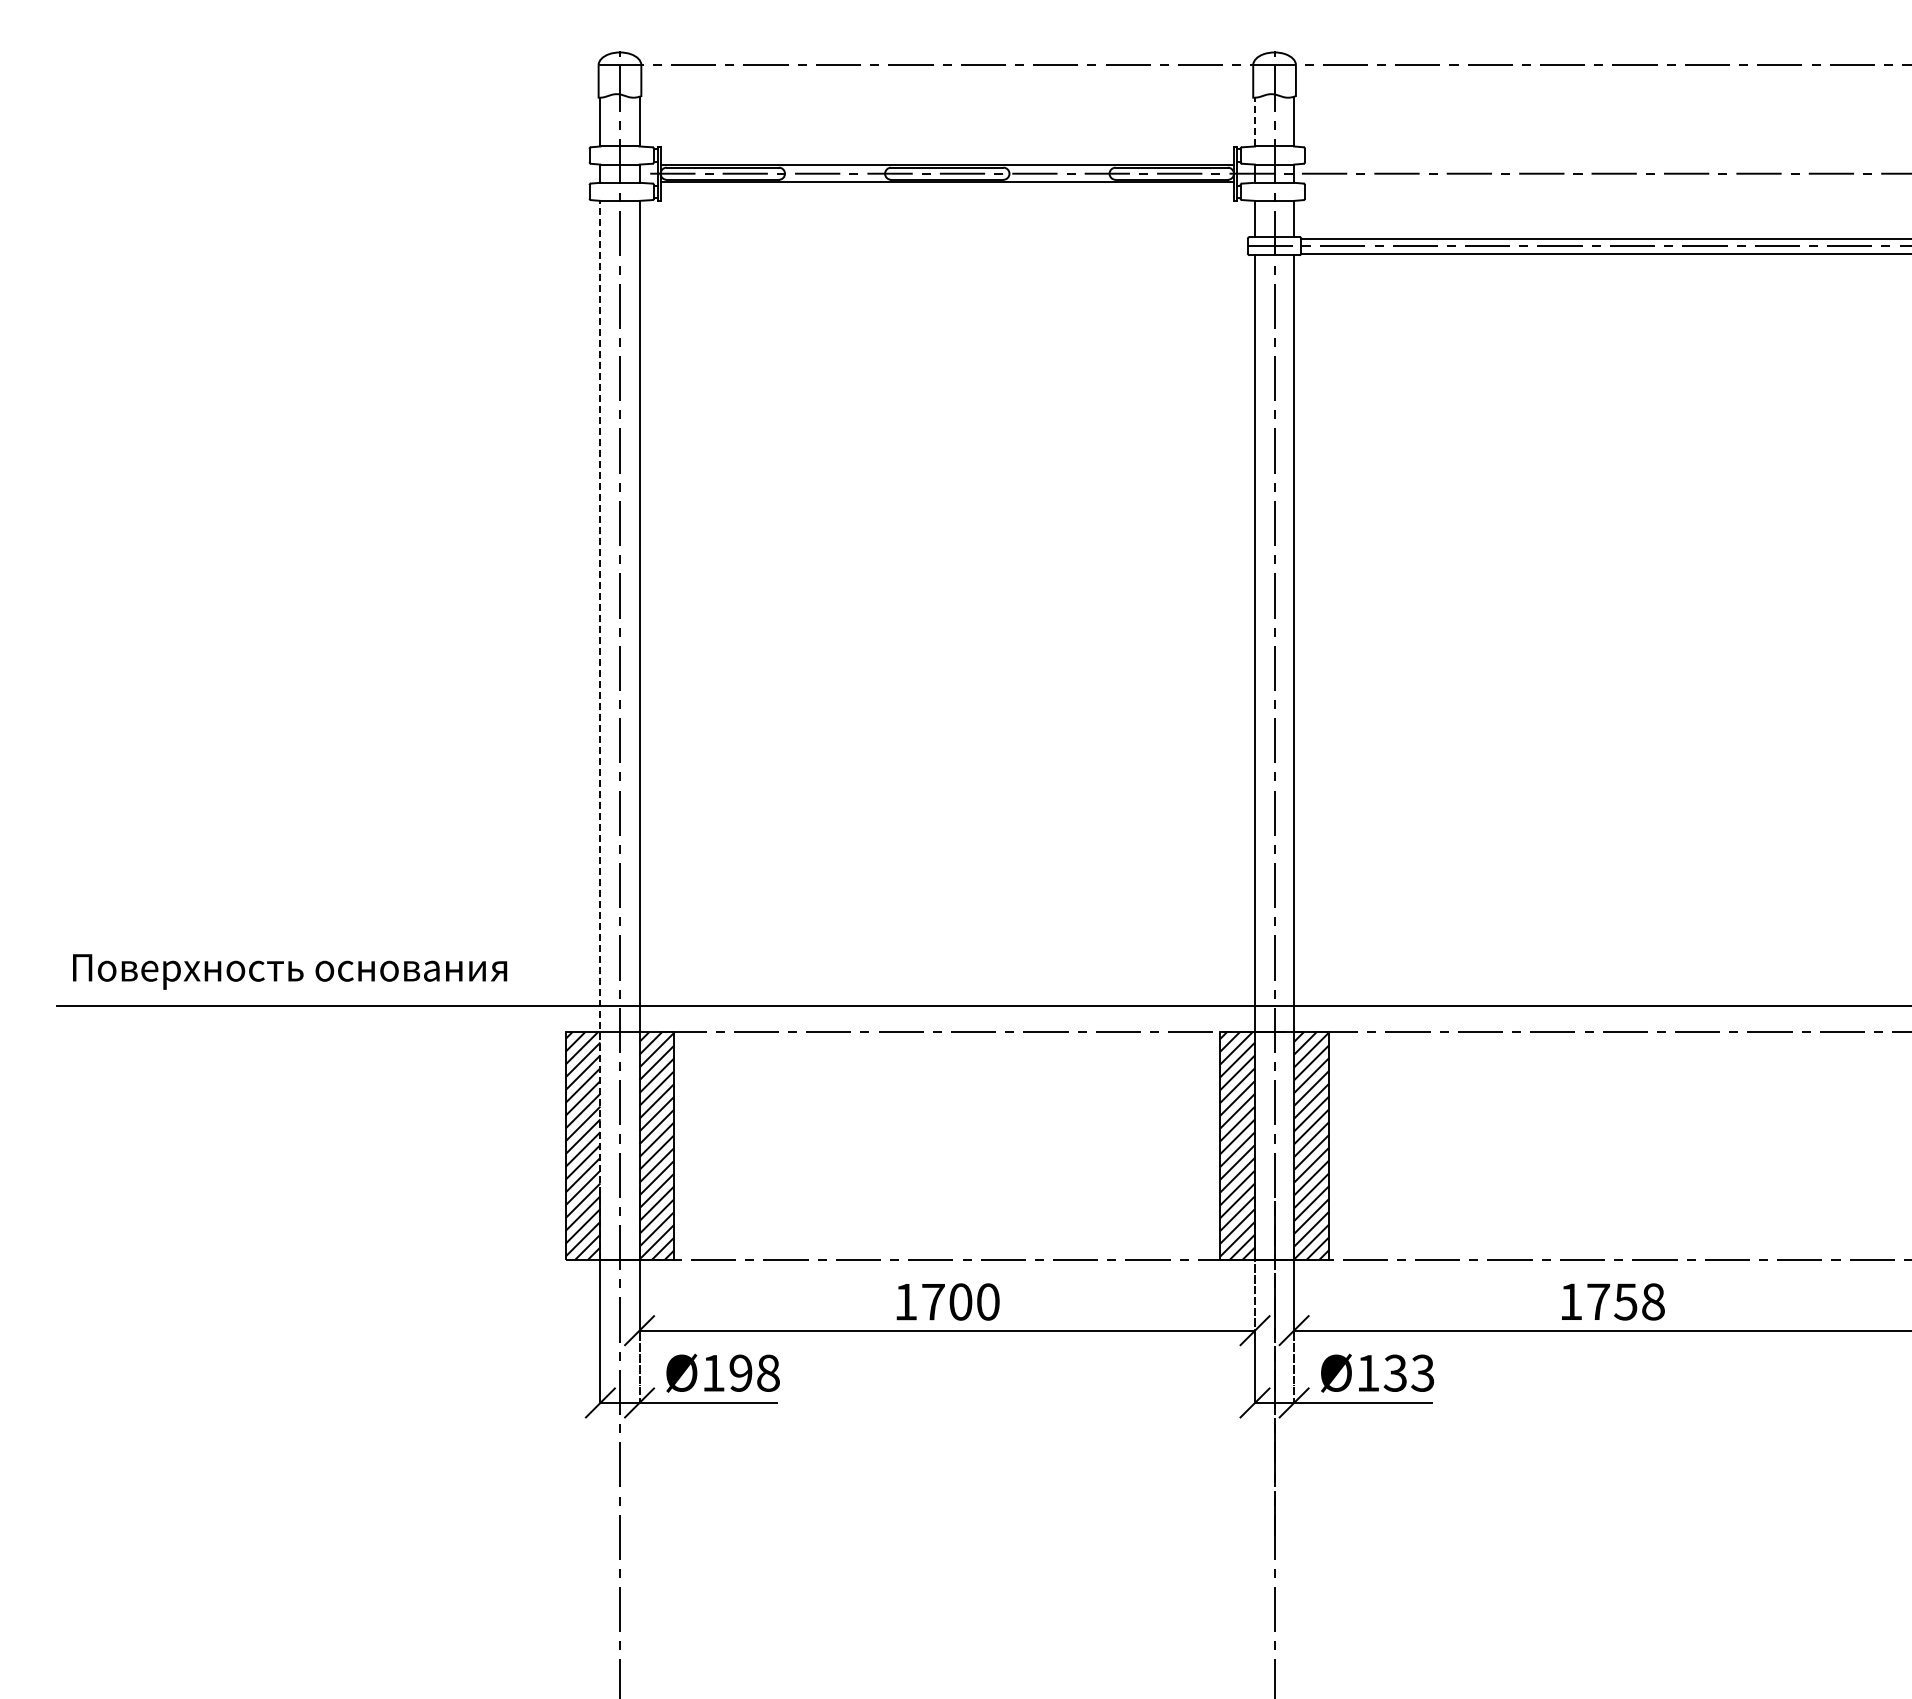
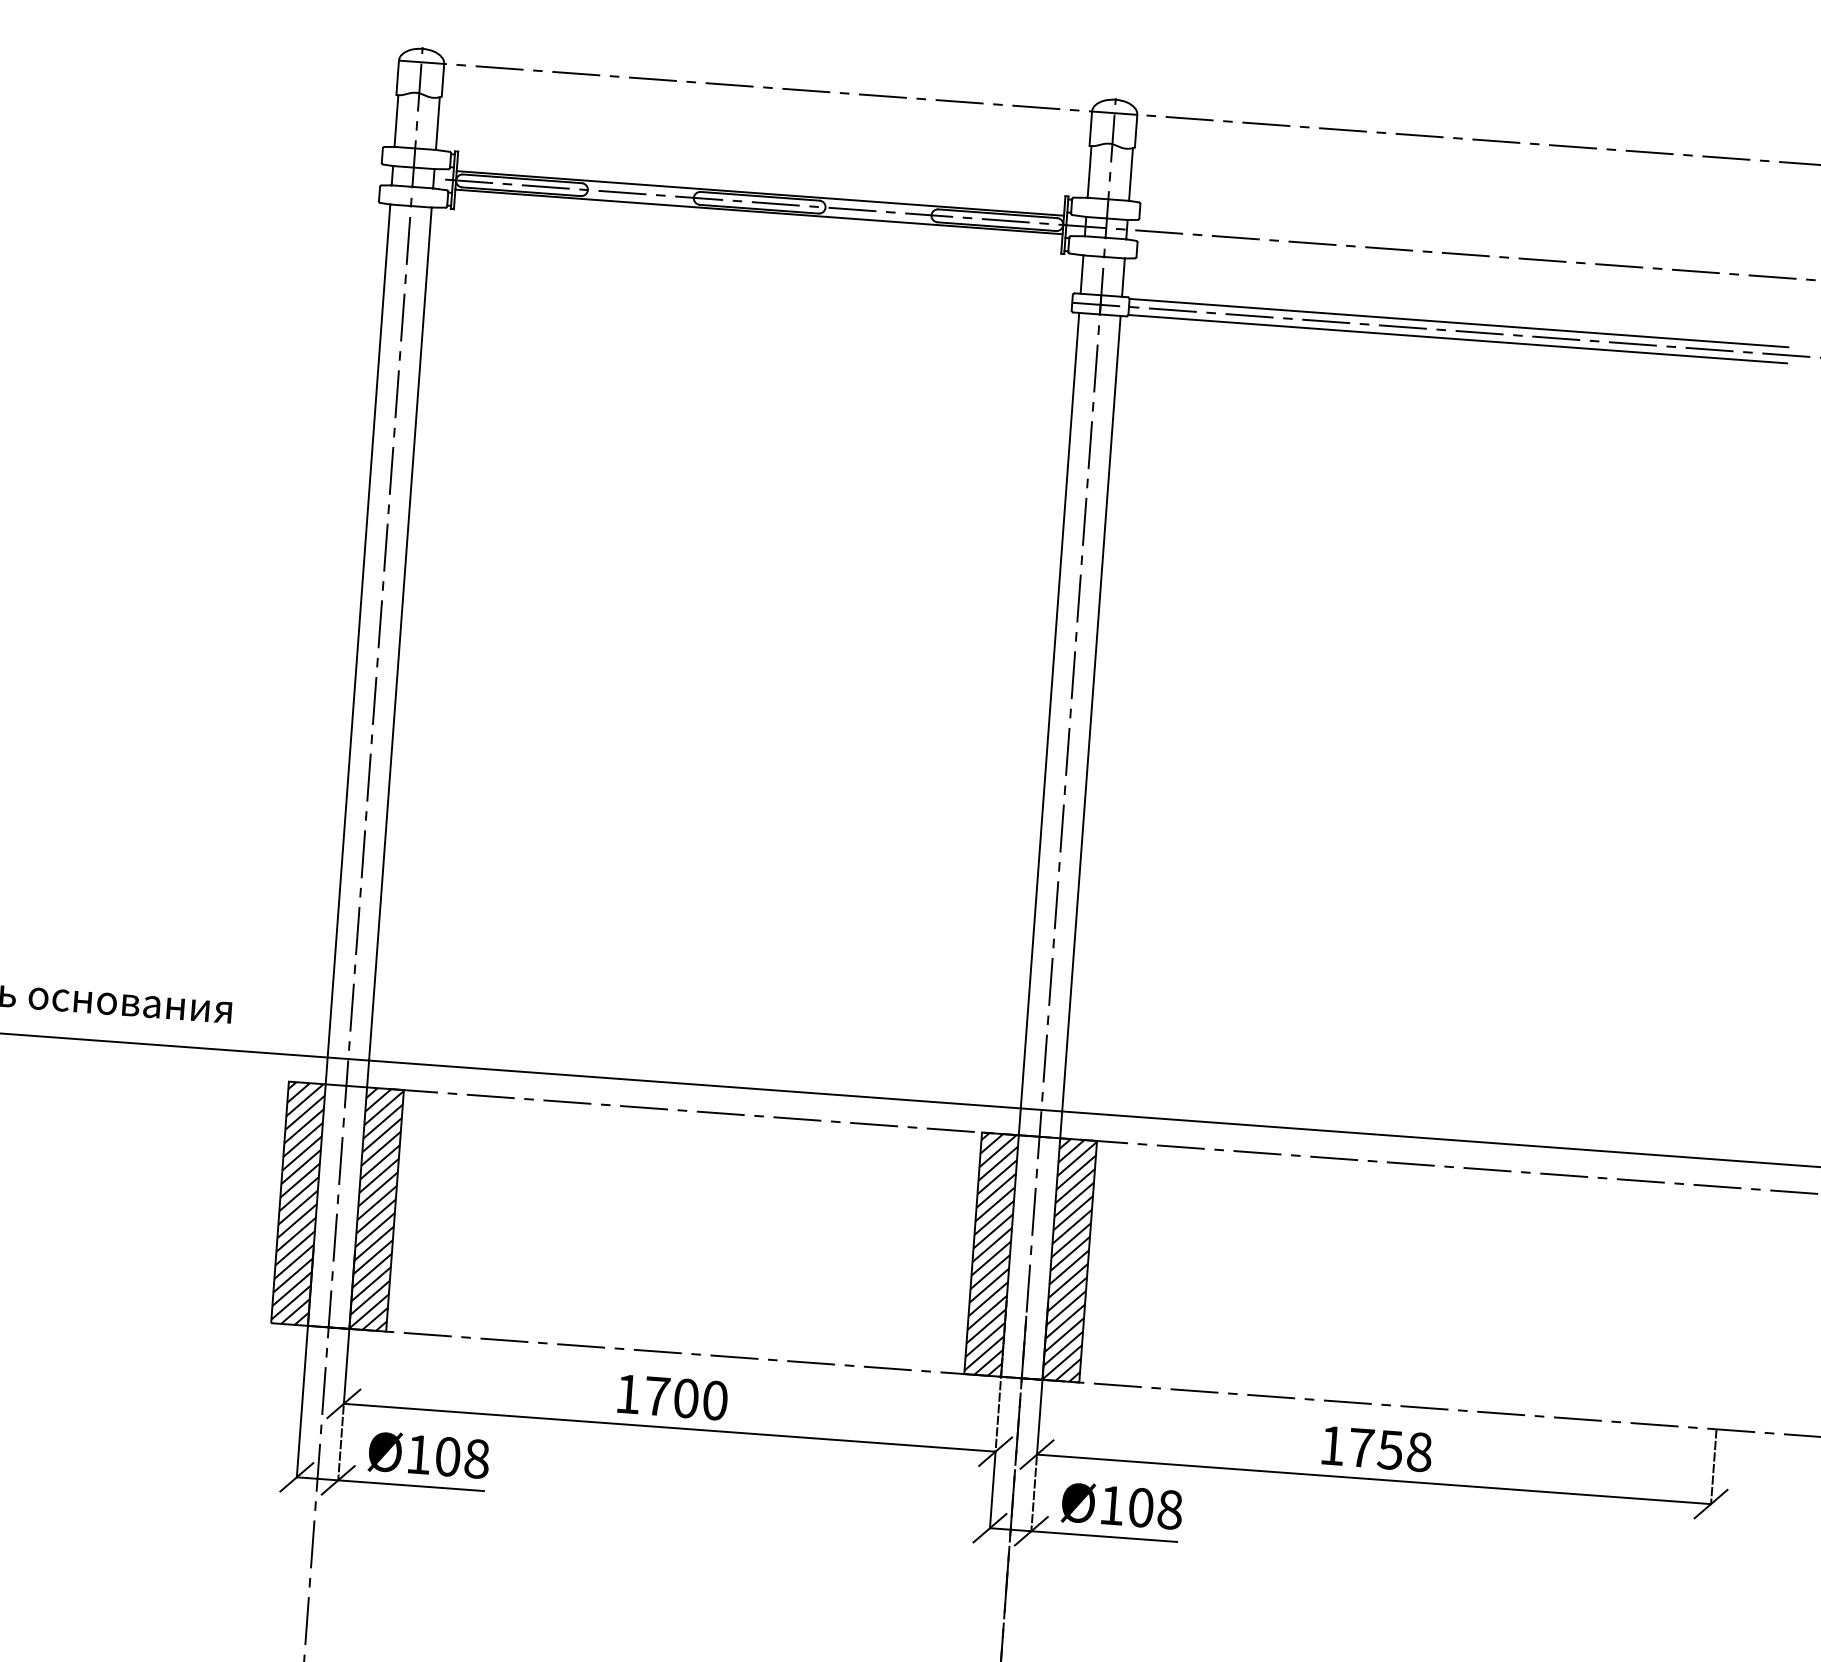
line: (1255, 121) -> (1090, 171), dashed -> solid
line: (600, 730) -> (349, 765), dashed -> solid
text: (740, 1372) -> (447, 1455), Ø198 -> Ø108
text: (1408, 1372) -> (1154, 1507), Ø133 -> Ø108

